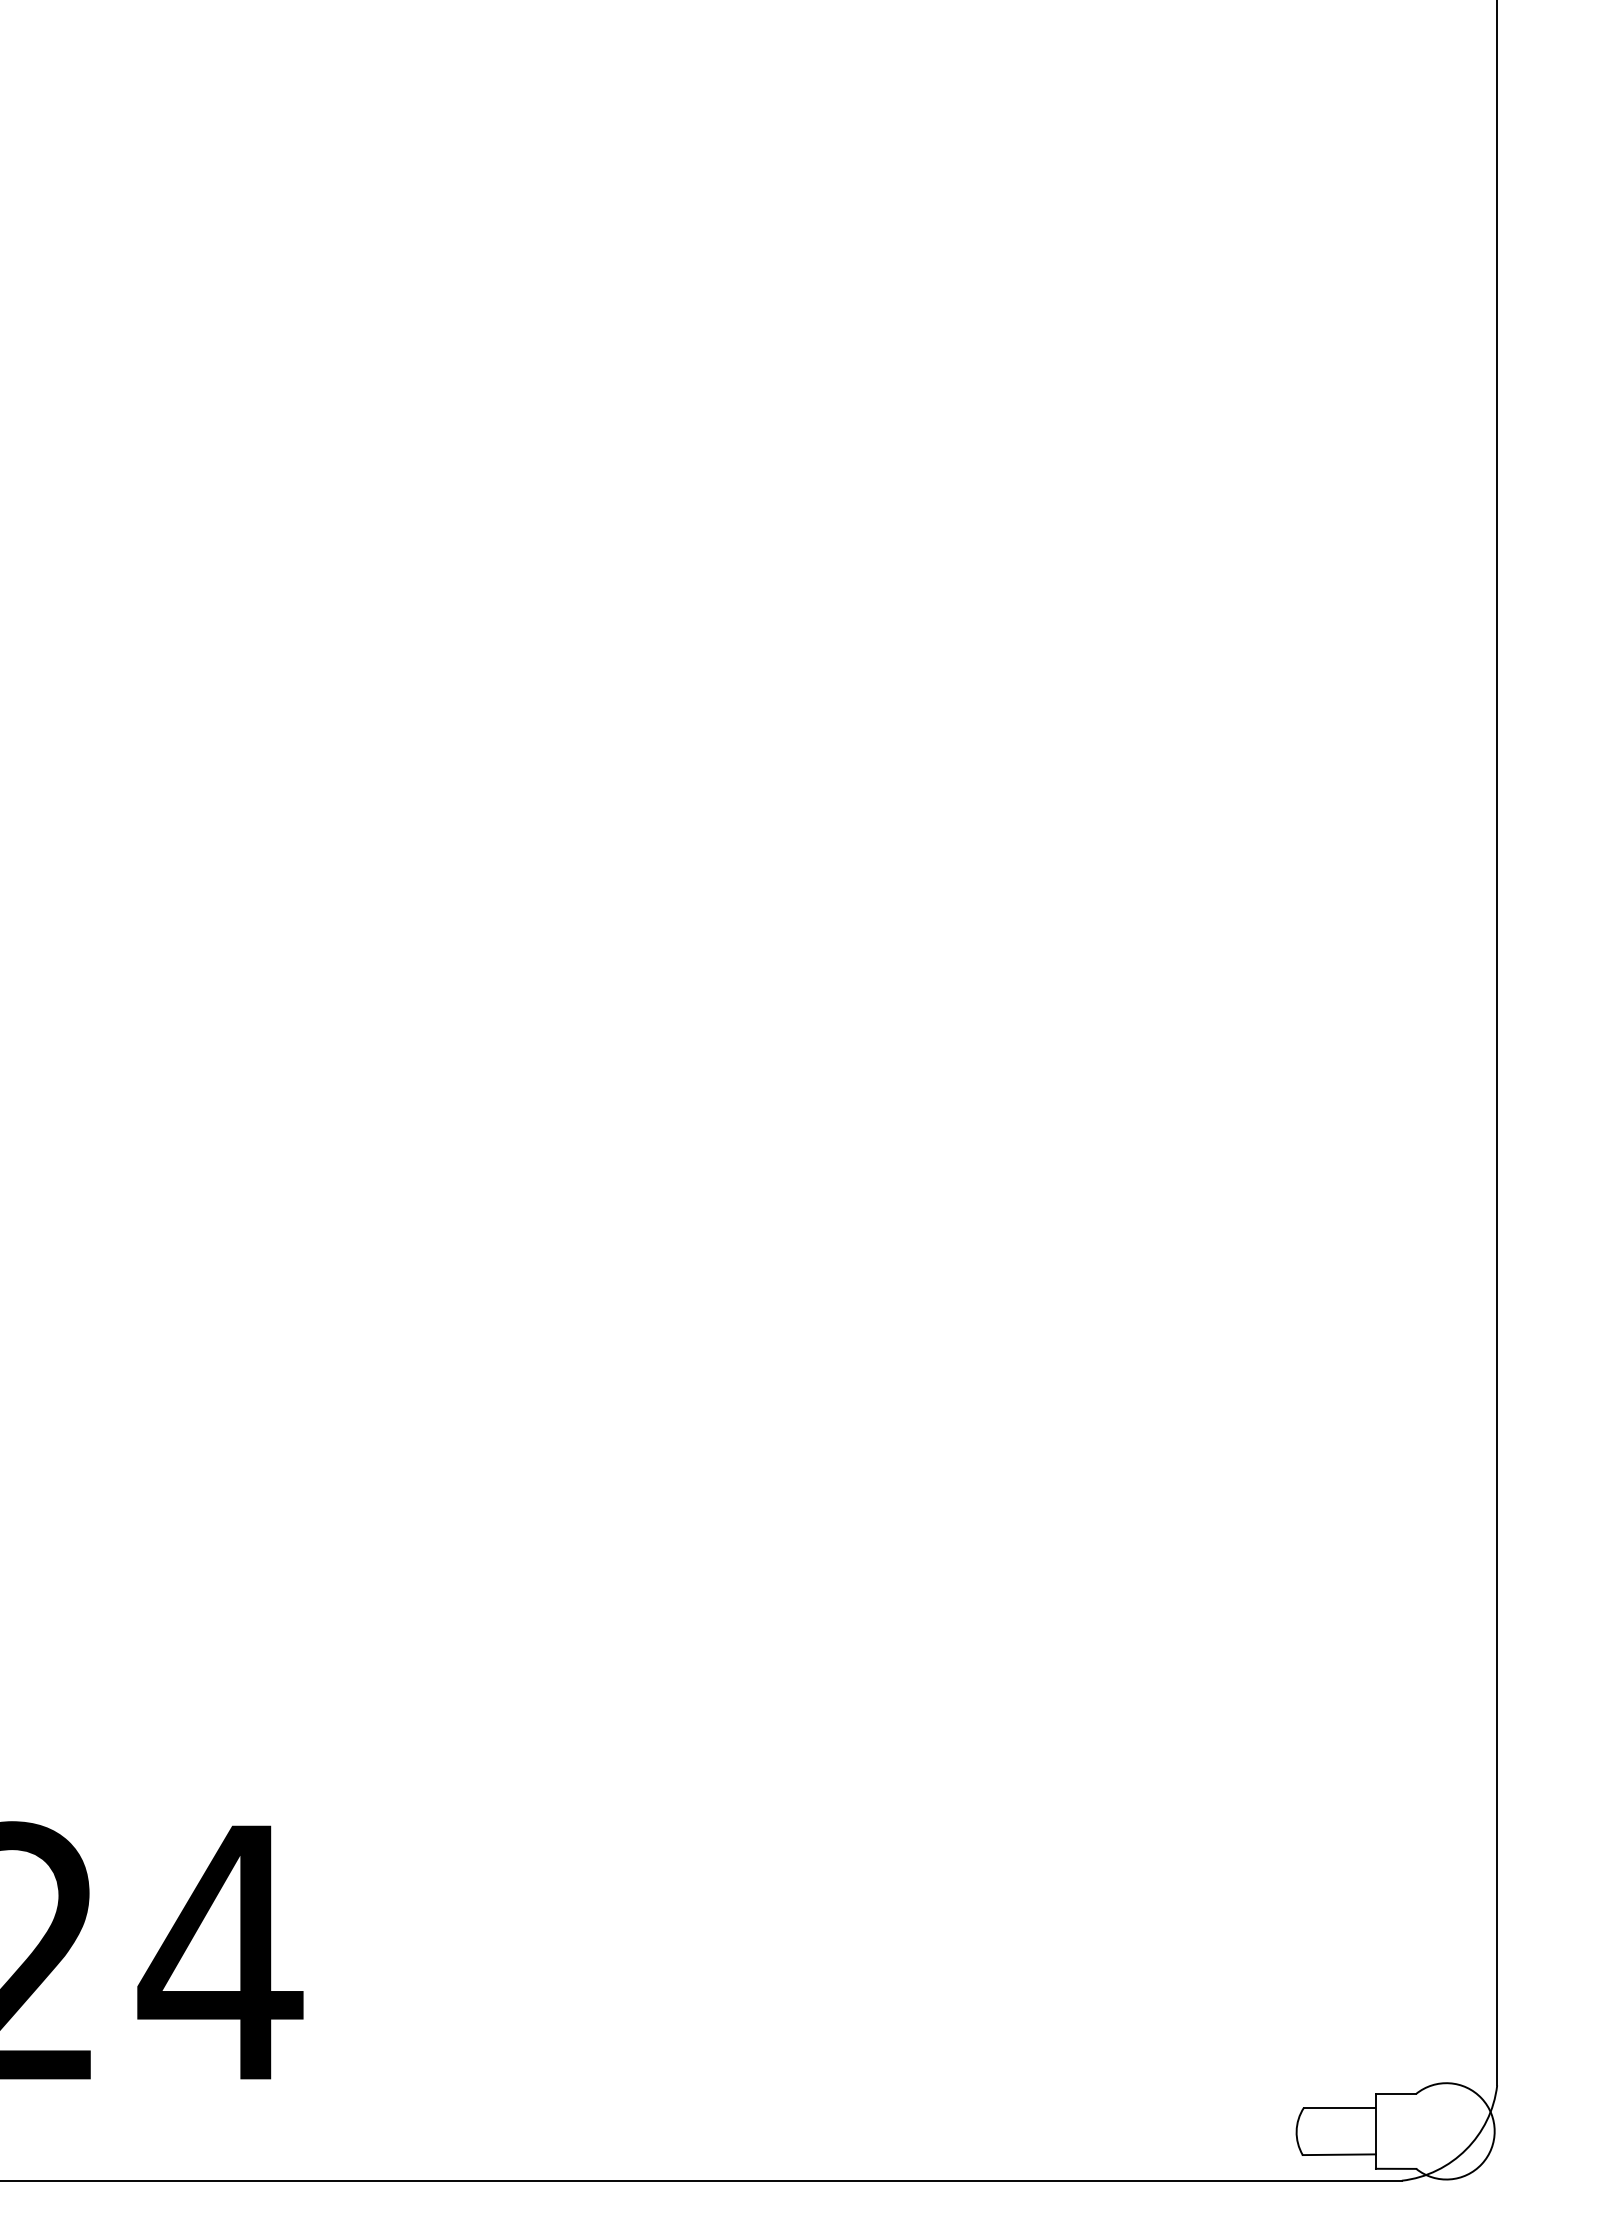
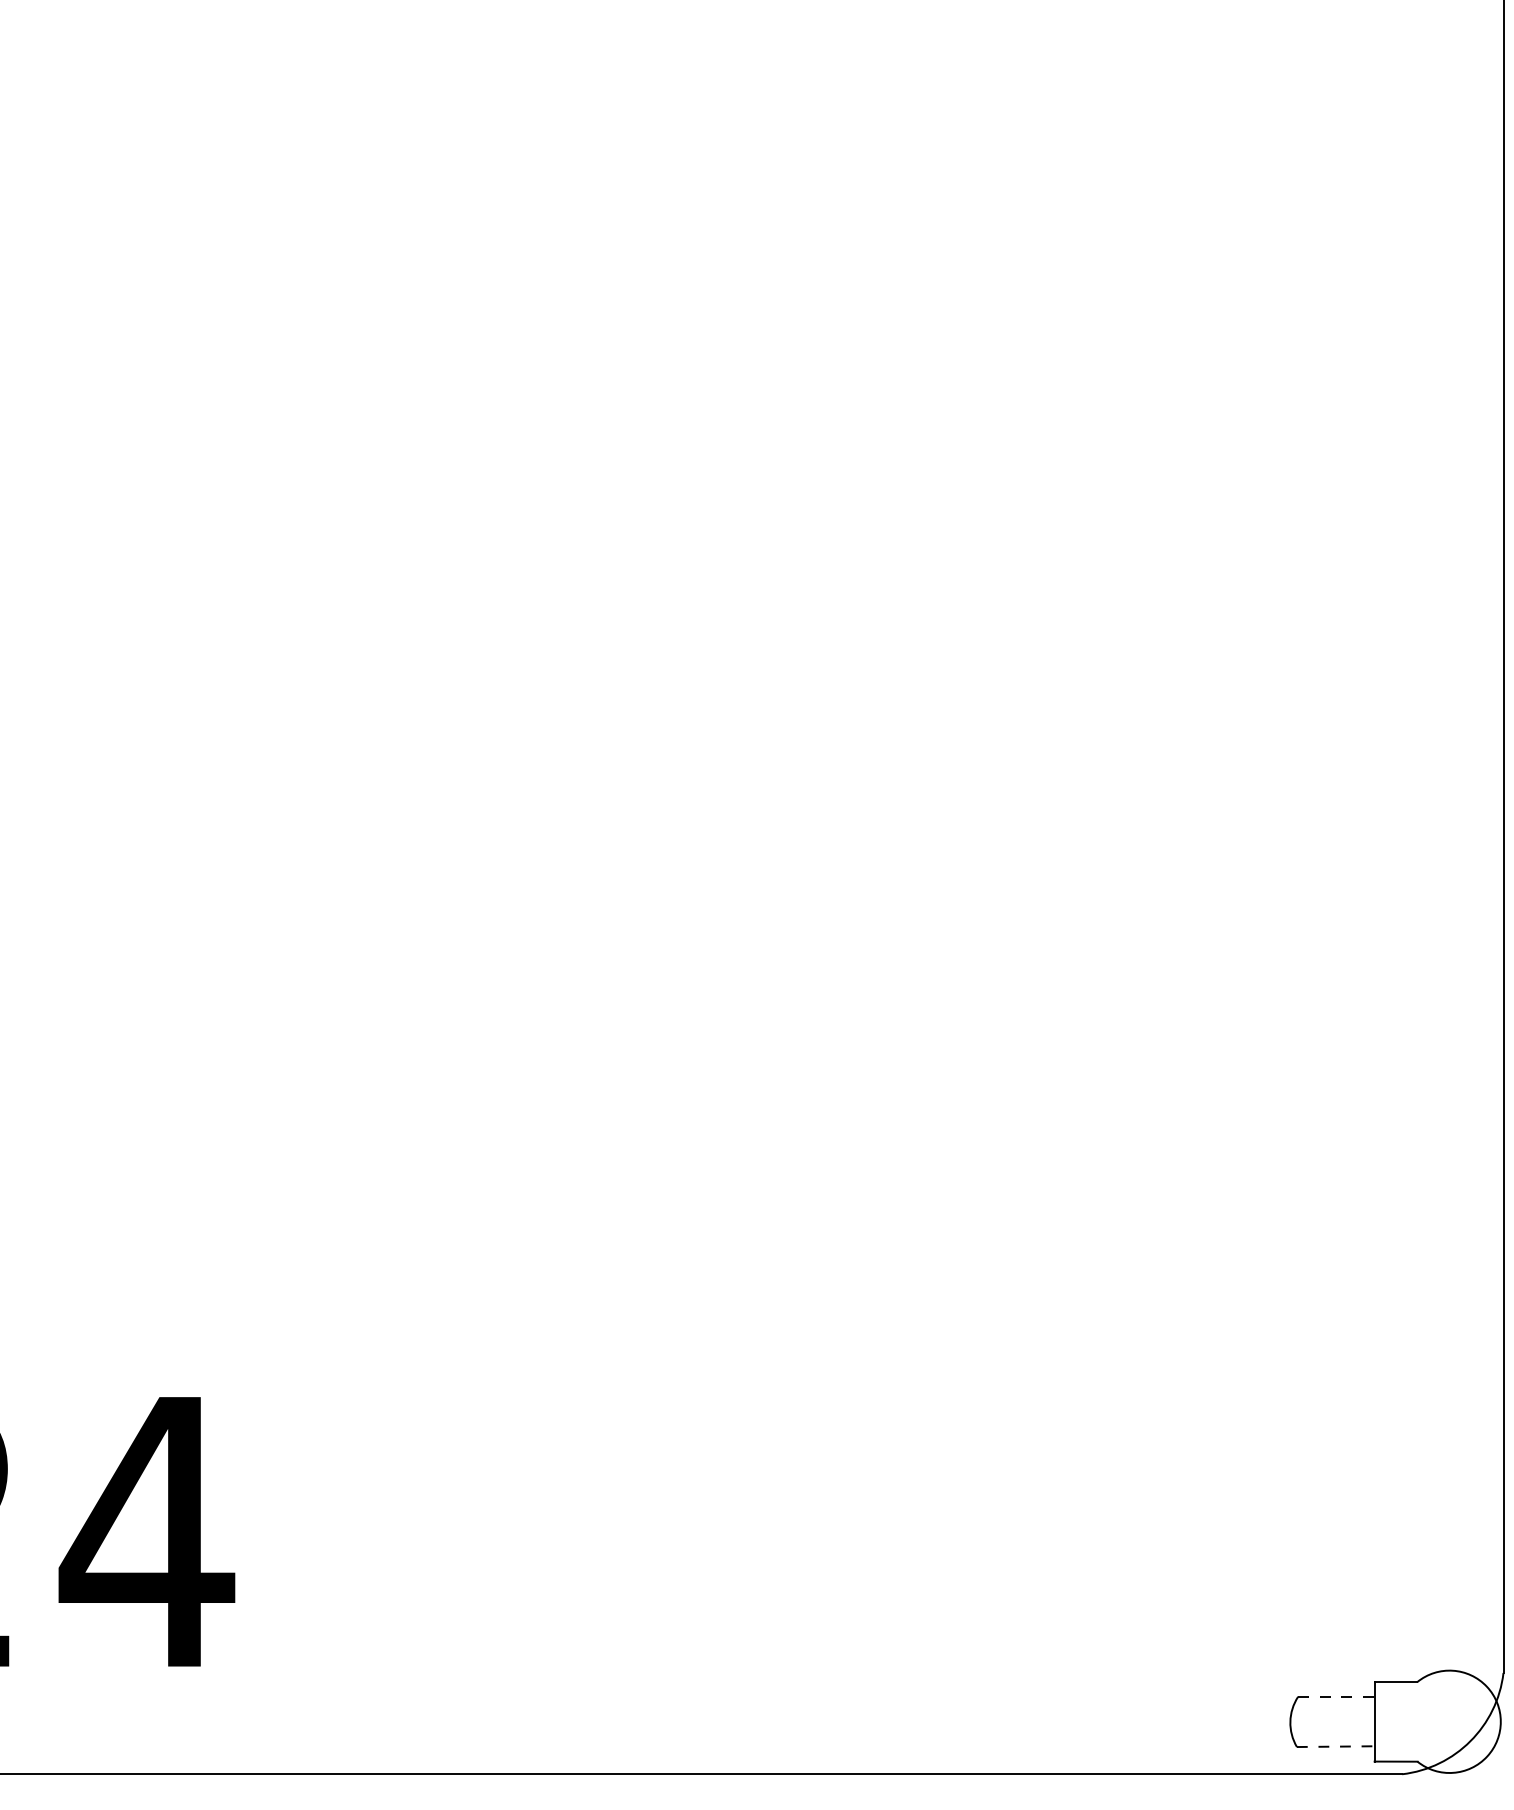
line: (1339, 2107) -> (1335, 1696), solid -> dashed
line: (1339, 2154) -> (1335, 1746), solid -> dashed

